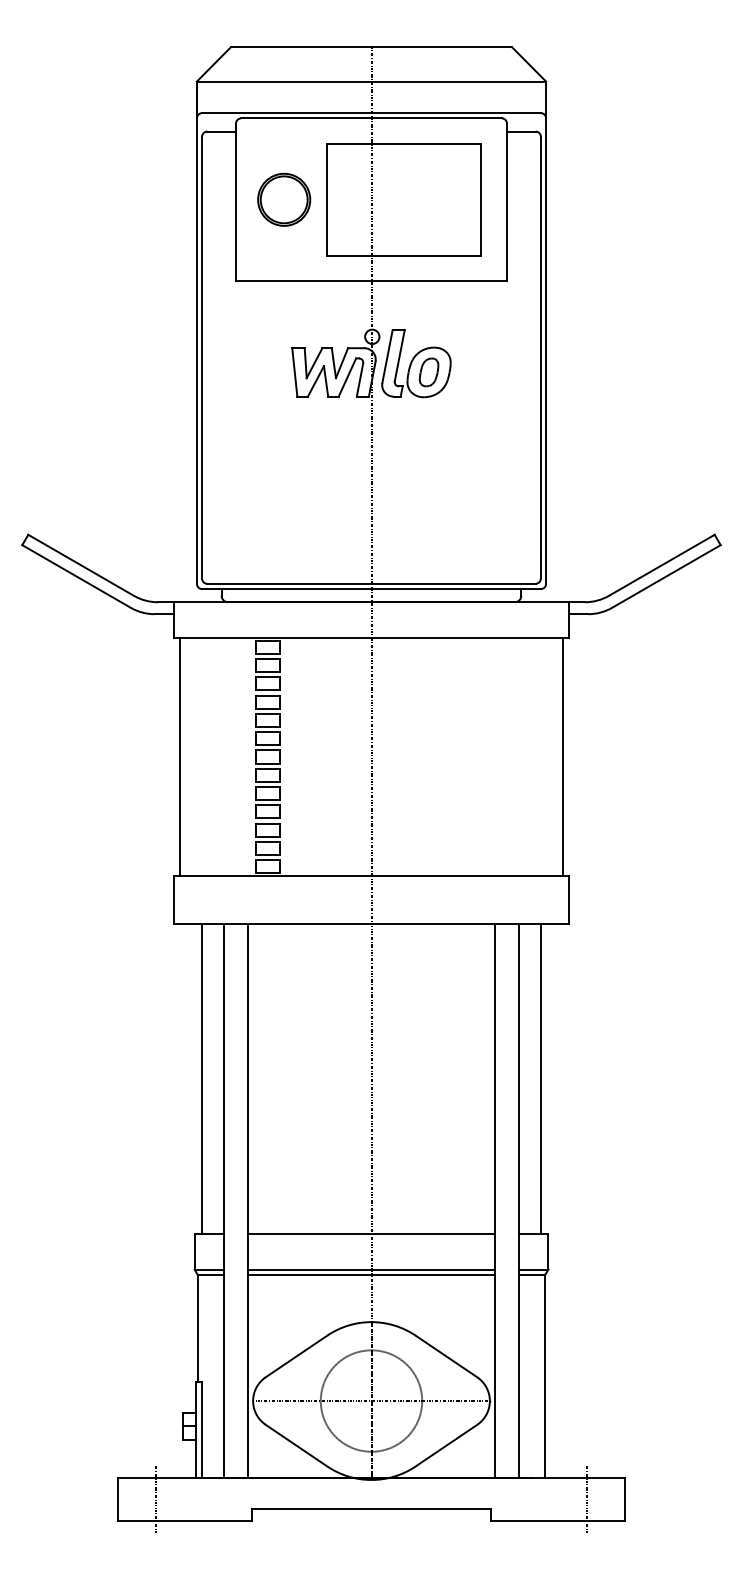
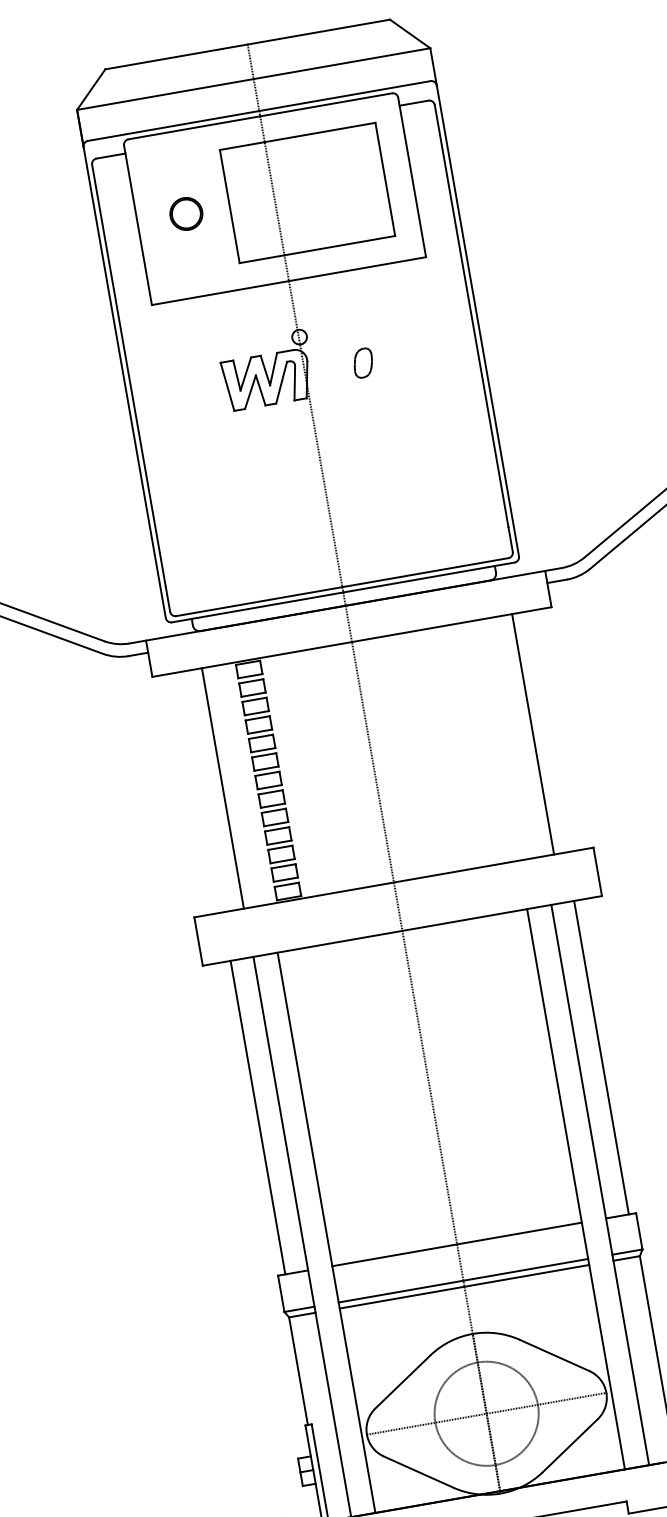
part: (284, 199) -> (186, 213), size x0.6
part: (416, 363) -> (349, 356), removed
line: (180, 756) -> (223, 787), moved
line: (562, 756) -> (532, 733), moved

